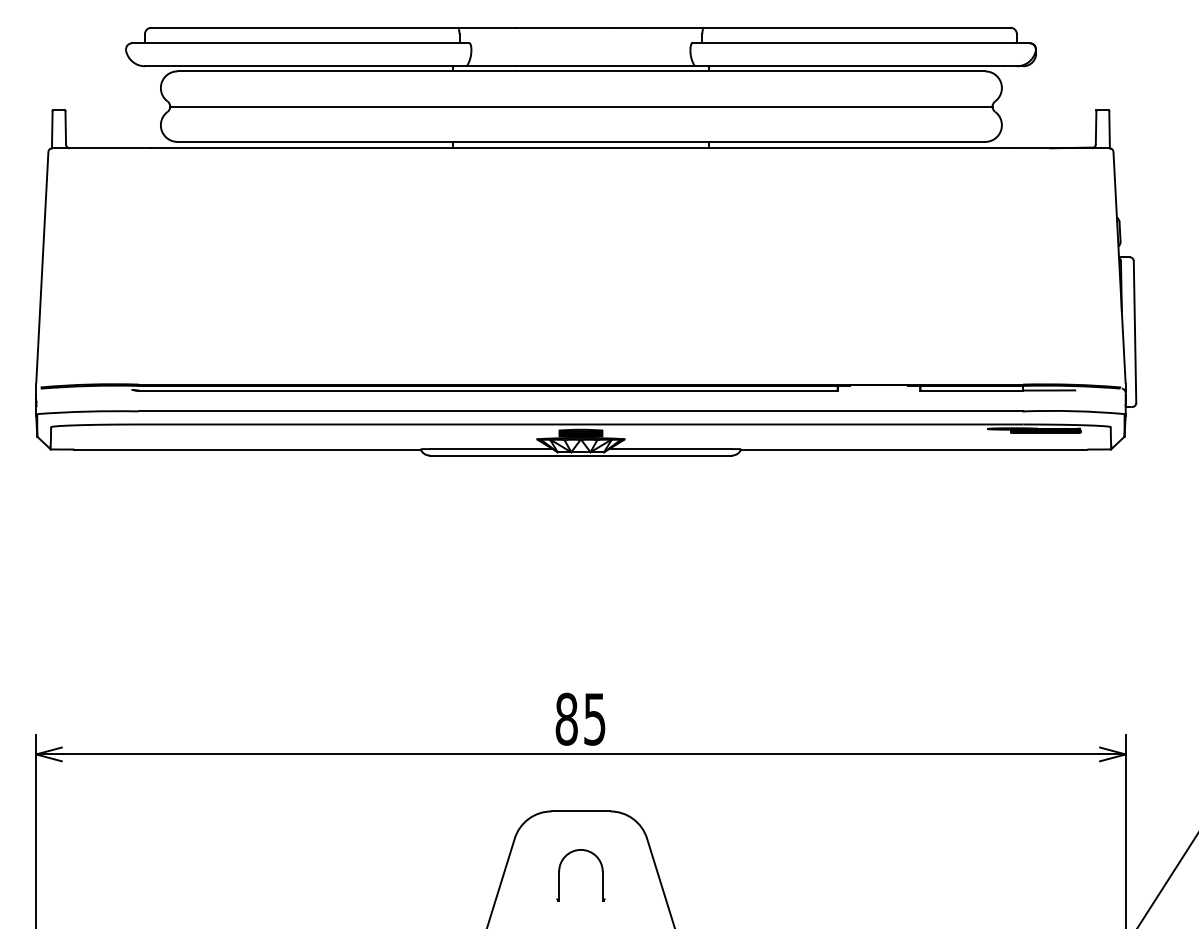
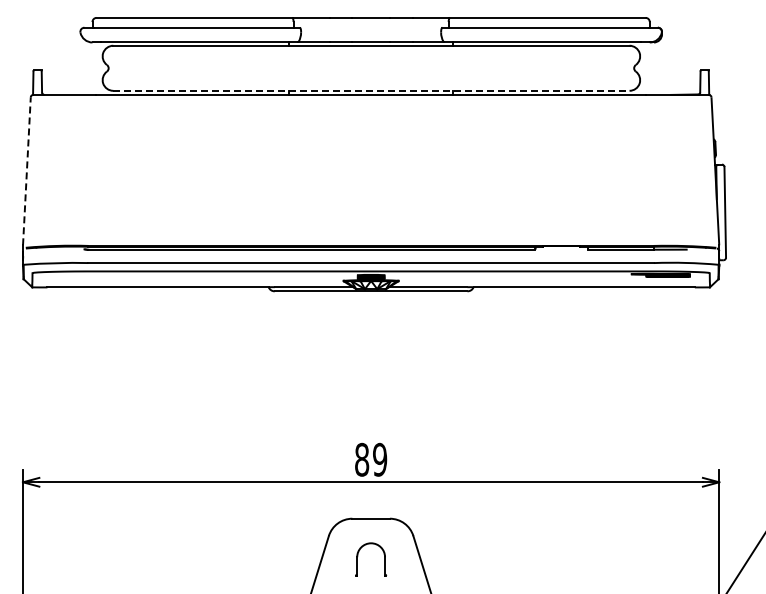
line: (581, 106) -> (371, 68), removed
line: (581, 141) -> (371, 90), solid -> dashed
line: (41, 268) -> (26, 171), solid -> dashed
text: (595, 718) -> (380, 459), 85 -> 89

